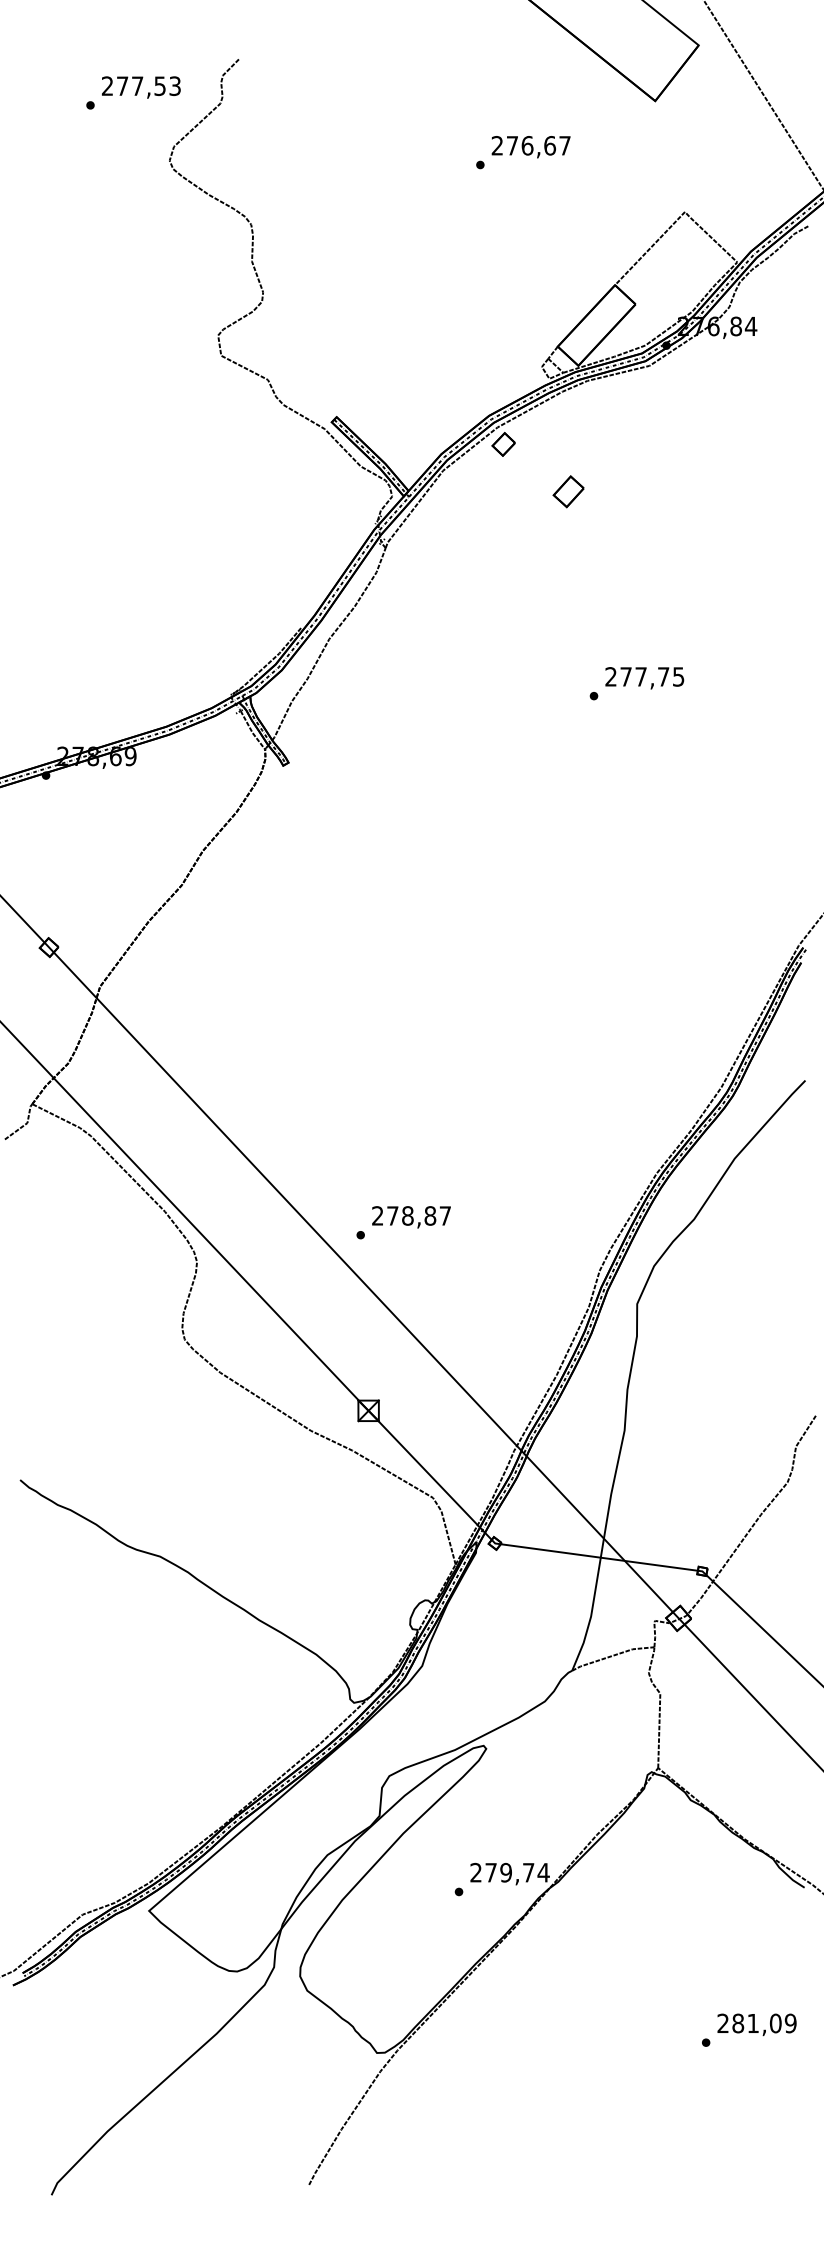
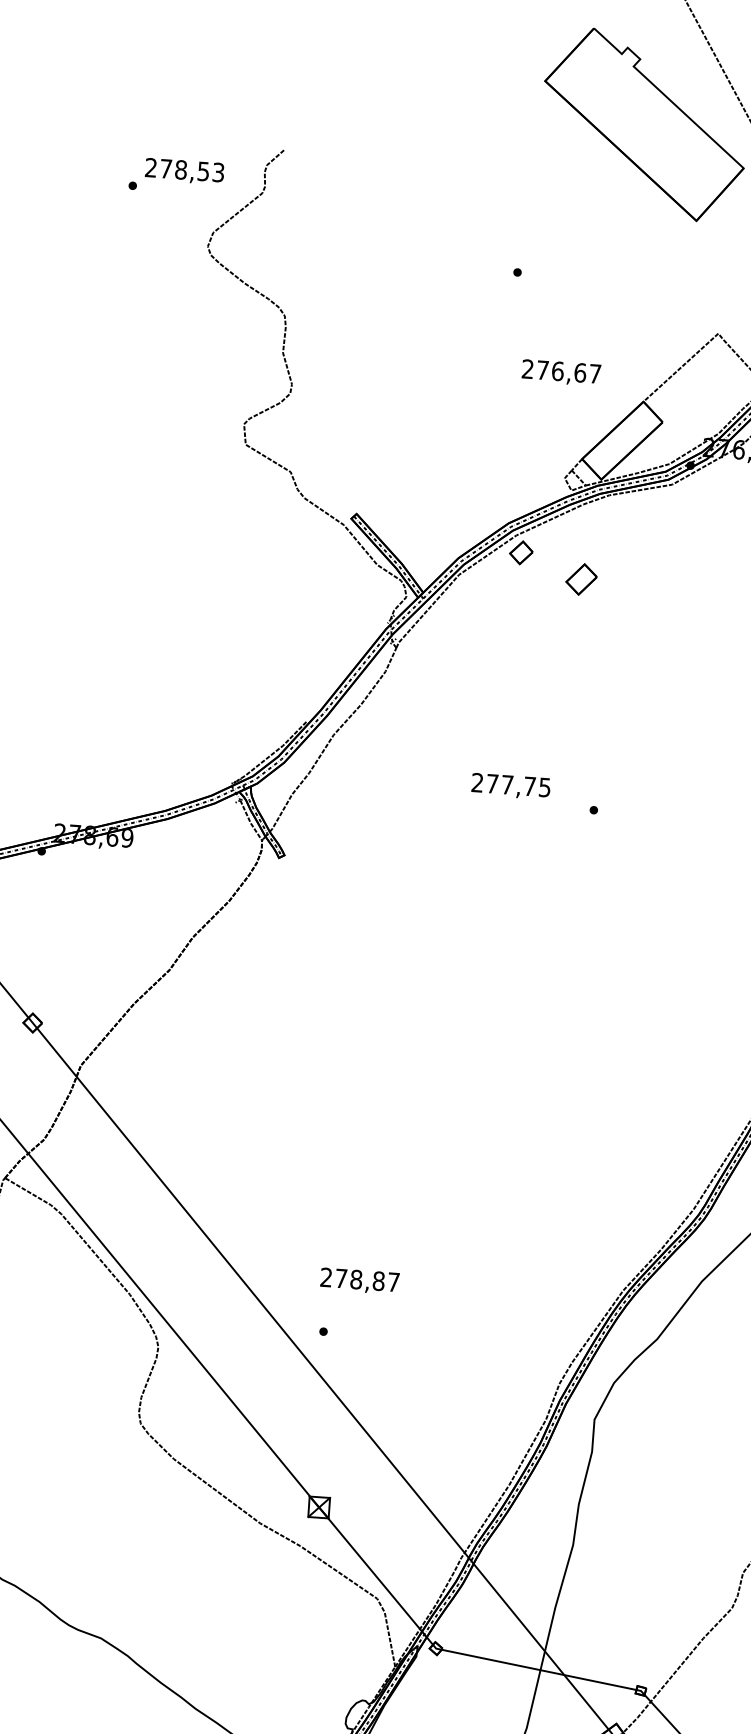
text: (137, 86) -> (180, 170), 277,53 -> 278,53
text: (530, 147) -> (560, 373), moved
part: (568, 491) -> (581, 579), moved
text: (644, 678) -> (510, 786), moved
text: (411, 1217) -> (359, 1281), moved

